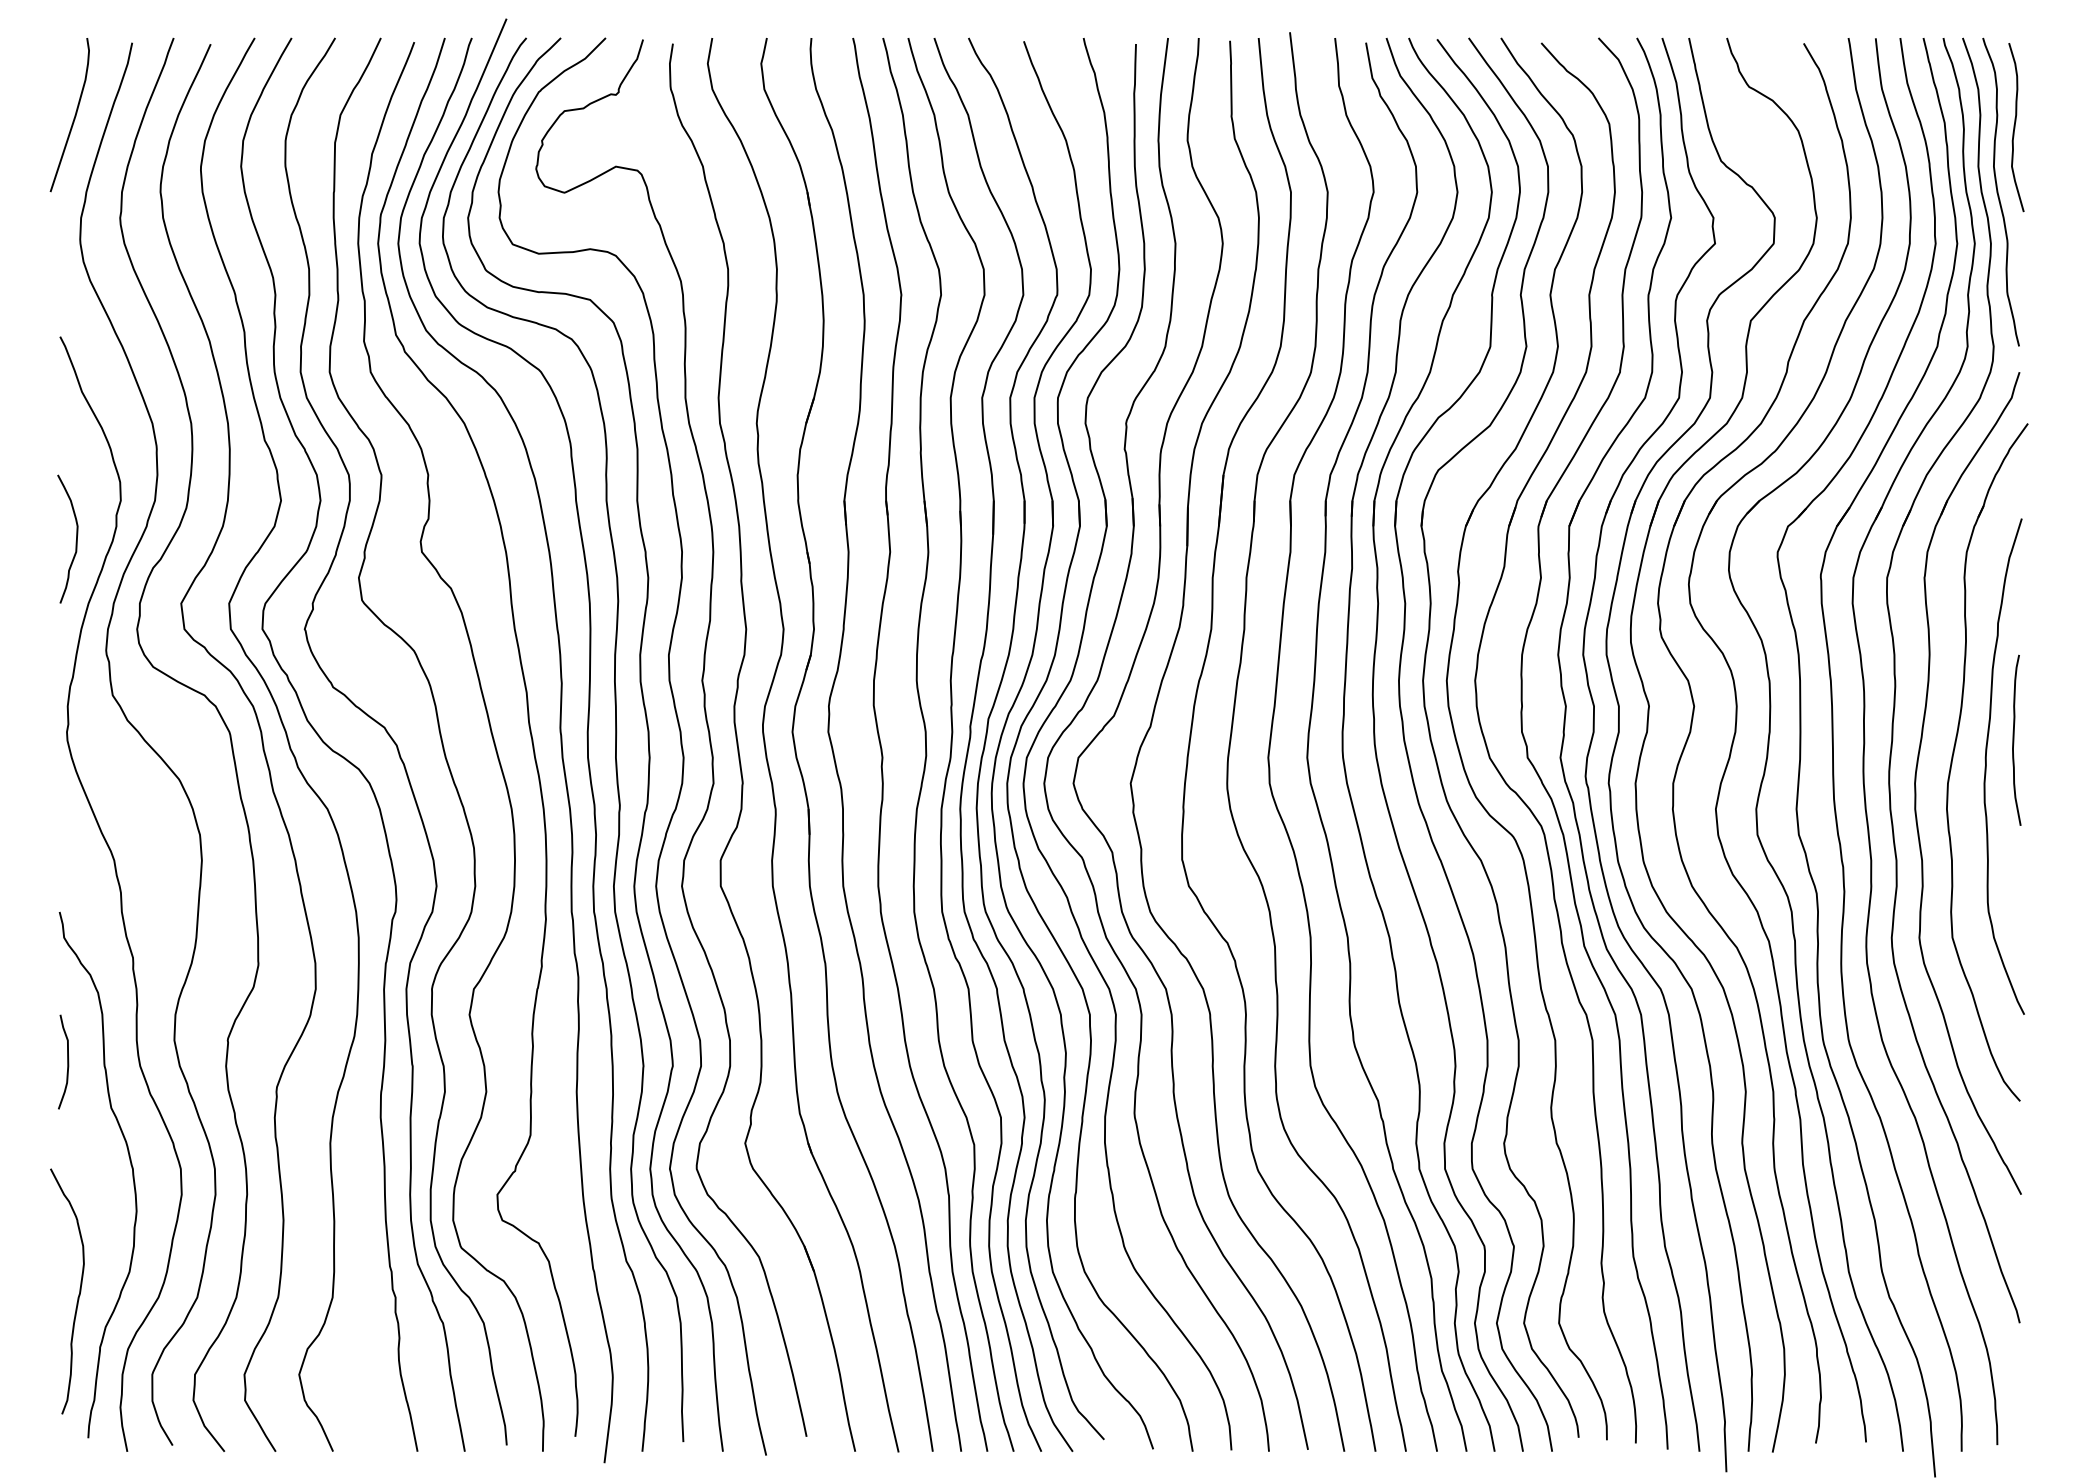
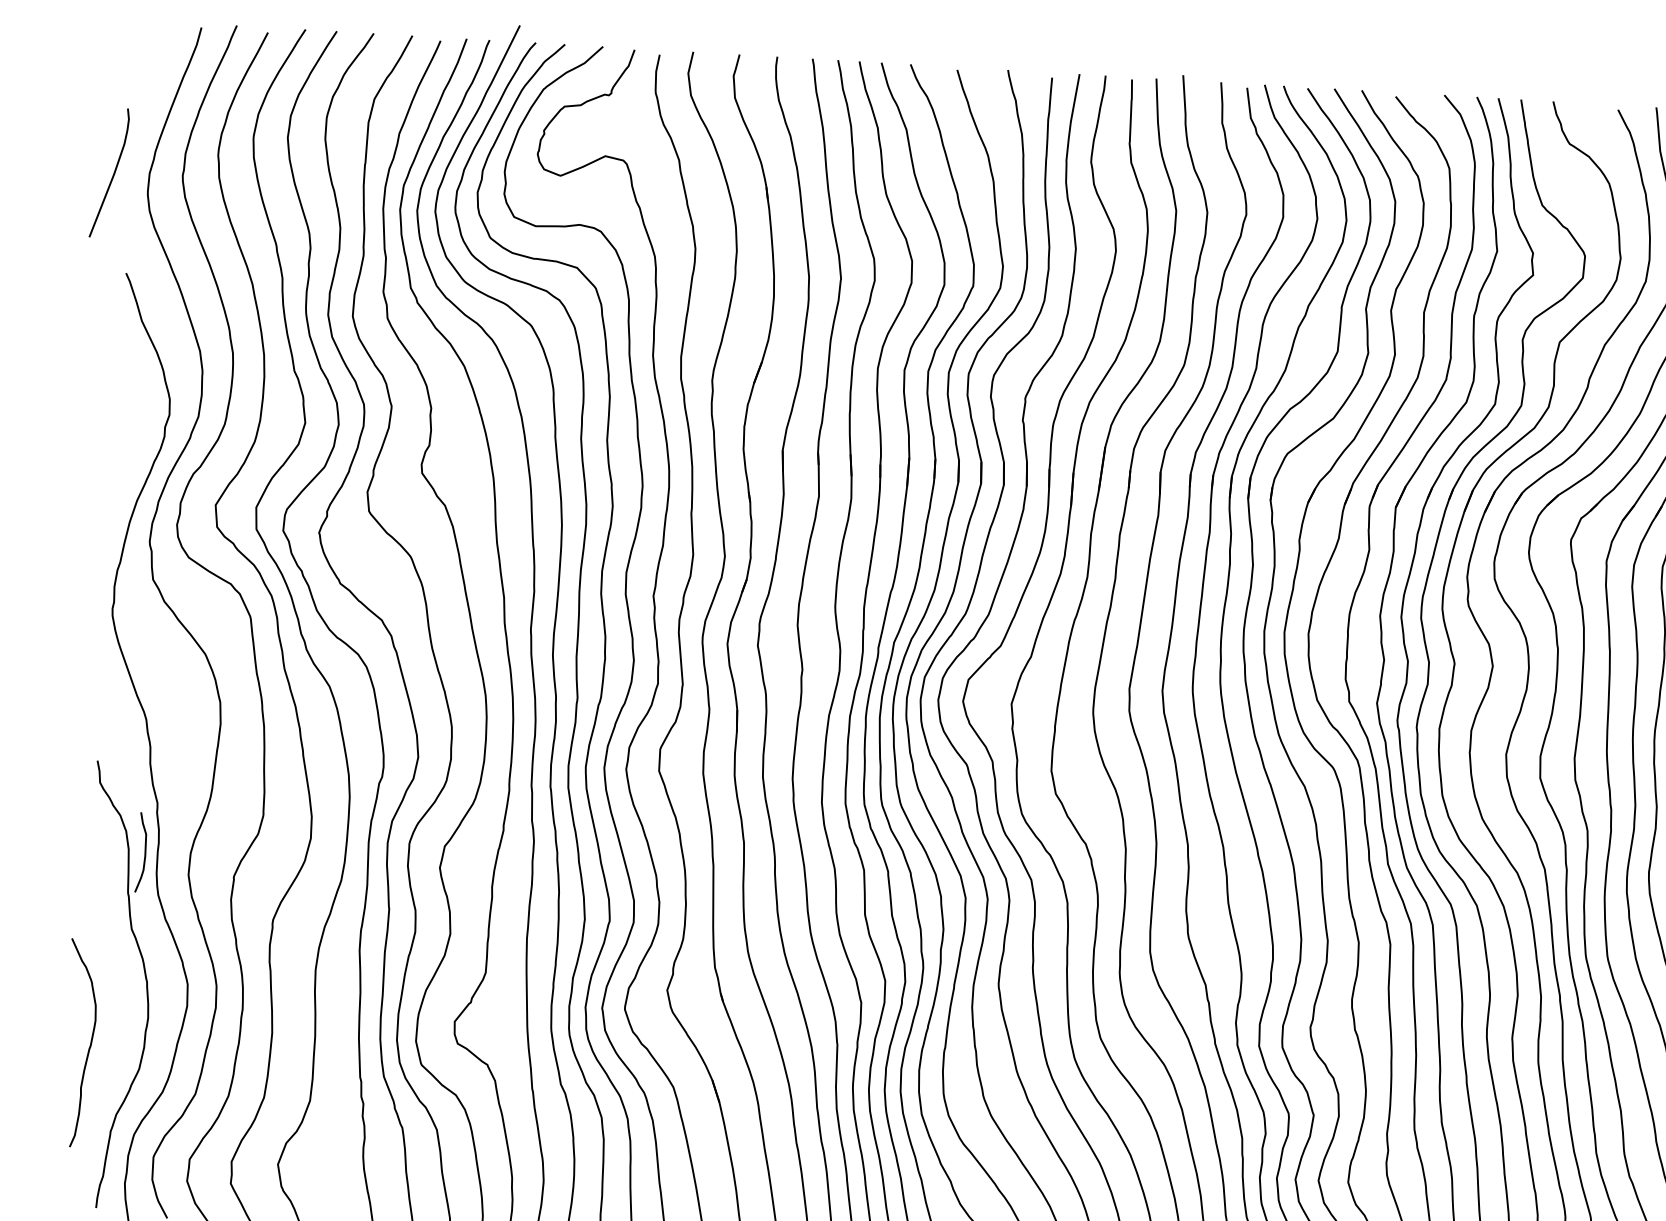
curve: (74, 115) -> (113, 173), moved
curve: (75, 541) -> (129, 447), removed
curve: (67, 1061) -> (144, 852), moved
curve: (78, 1294) -> (89, 1046), moved

